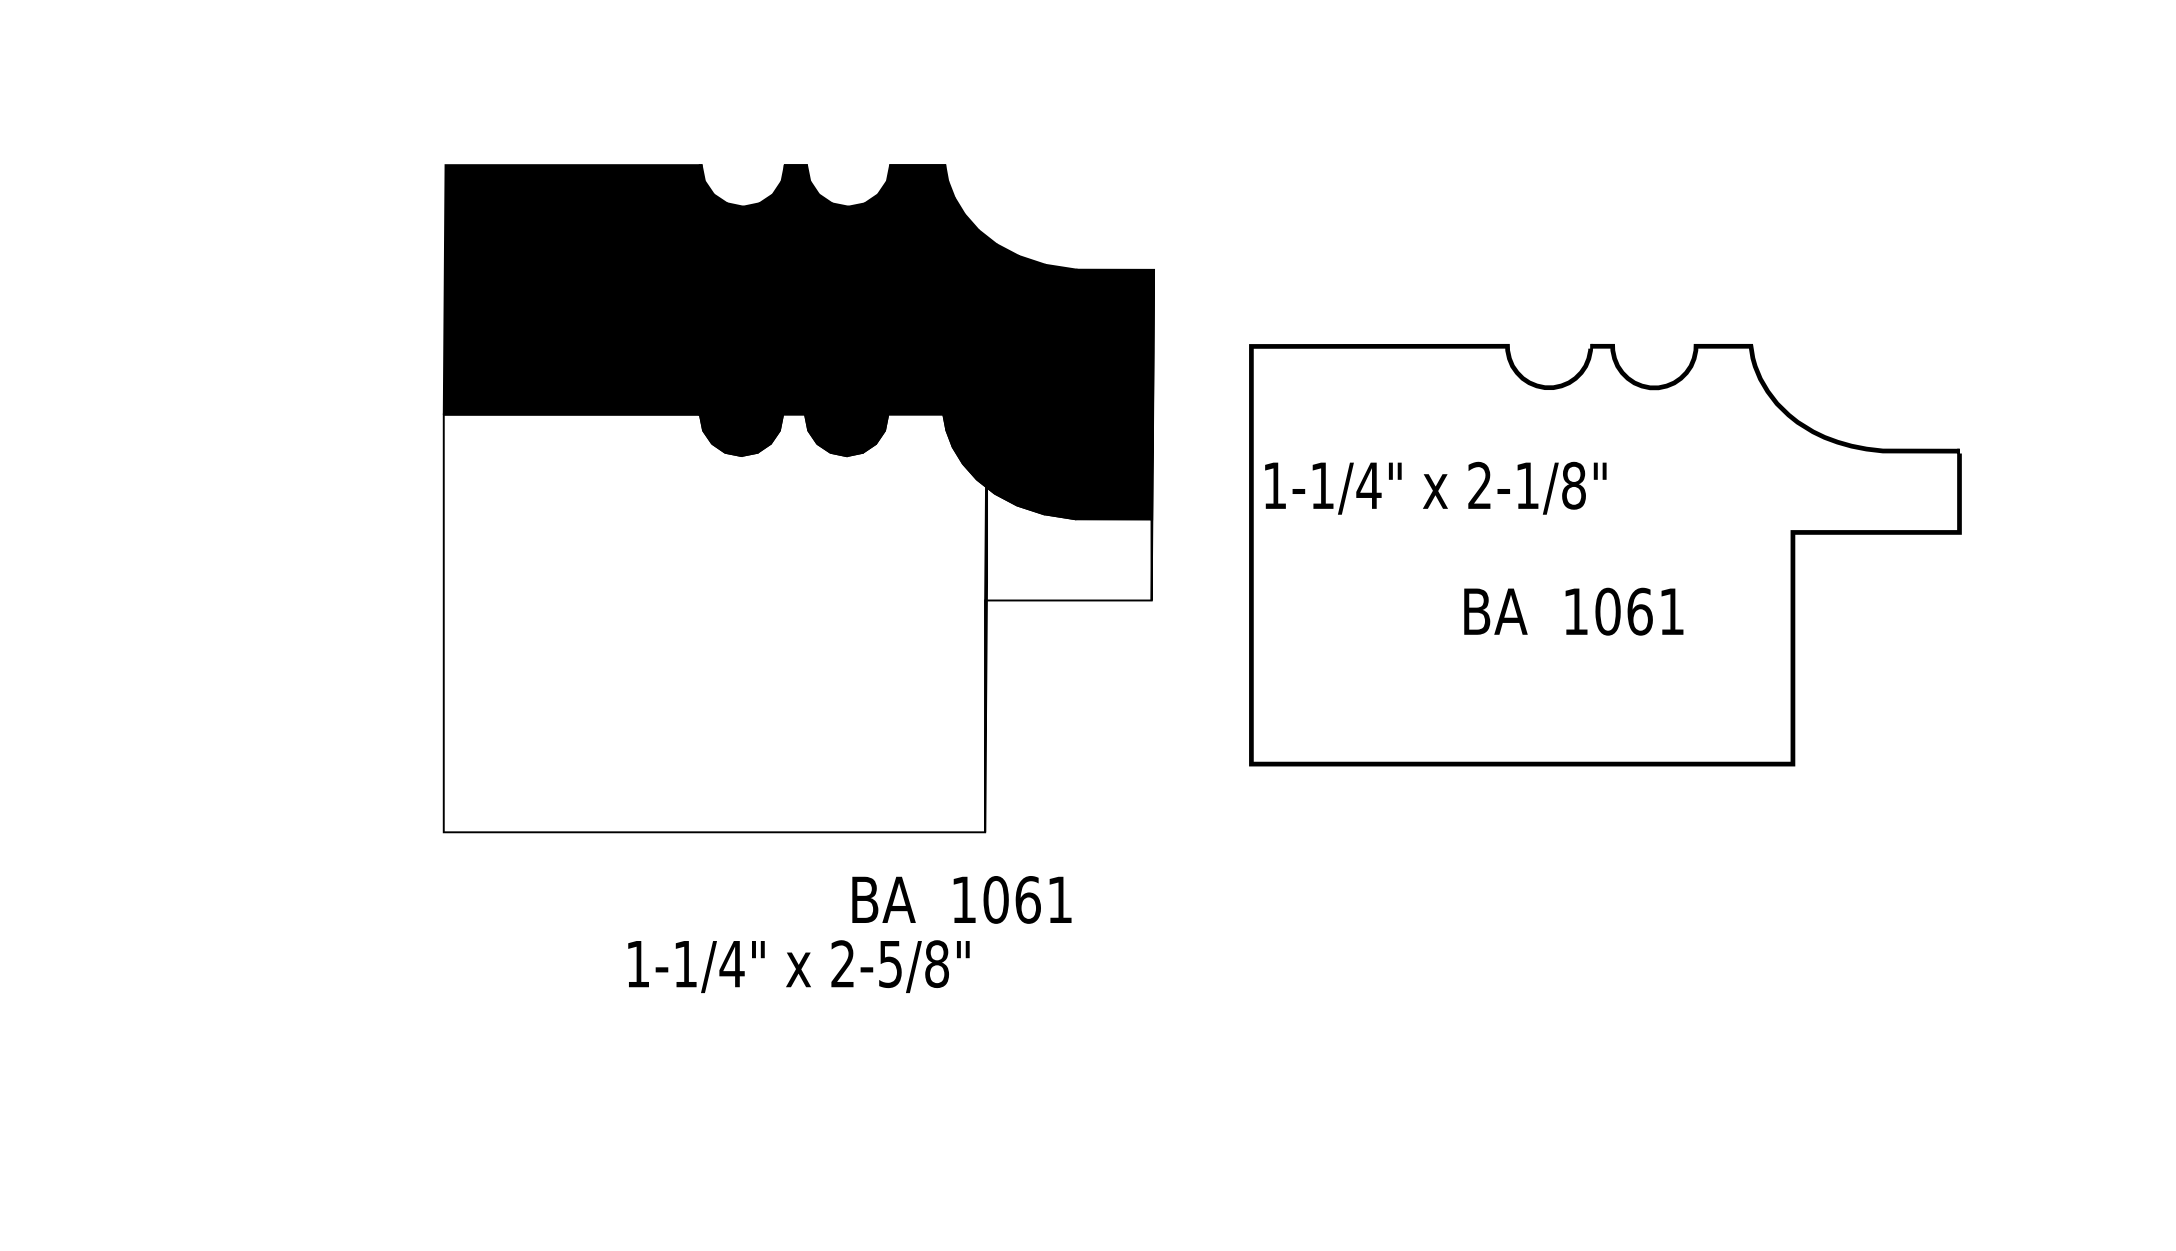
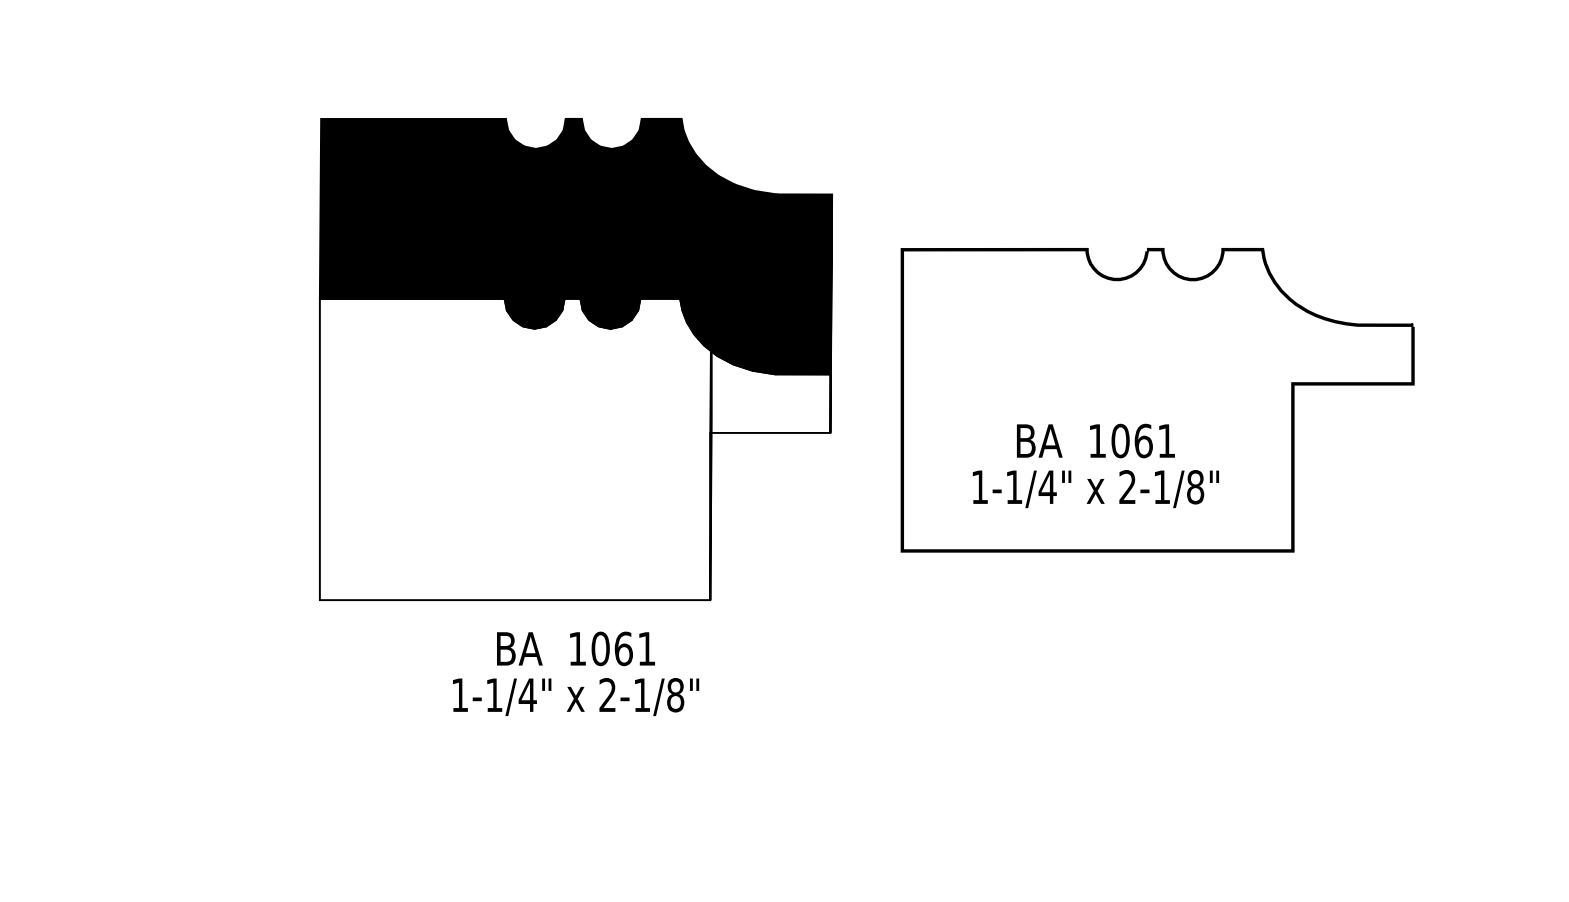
text: (1435, 487) -> (1095, 488), moved
text: (1573, 611) -> (1095, 440), moved
text: (961, 899) -> (575, 648), moved
text: (890, 964) -> (642, 695), 2-5/8" -> 2-1/8"

